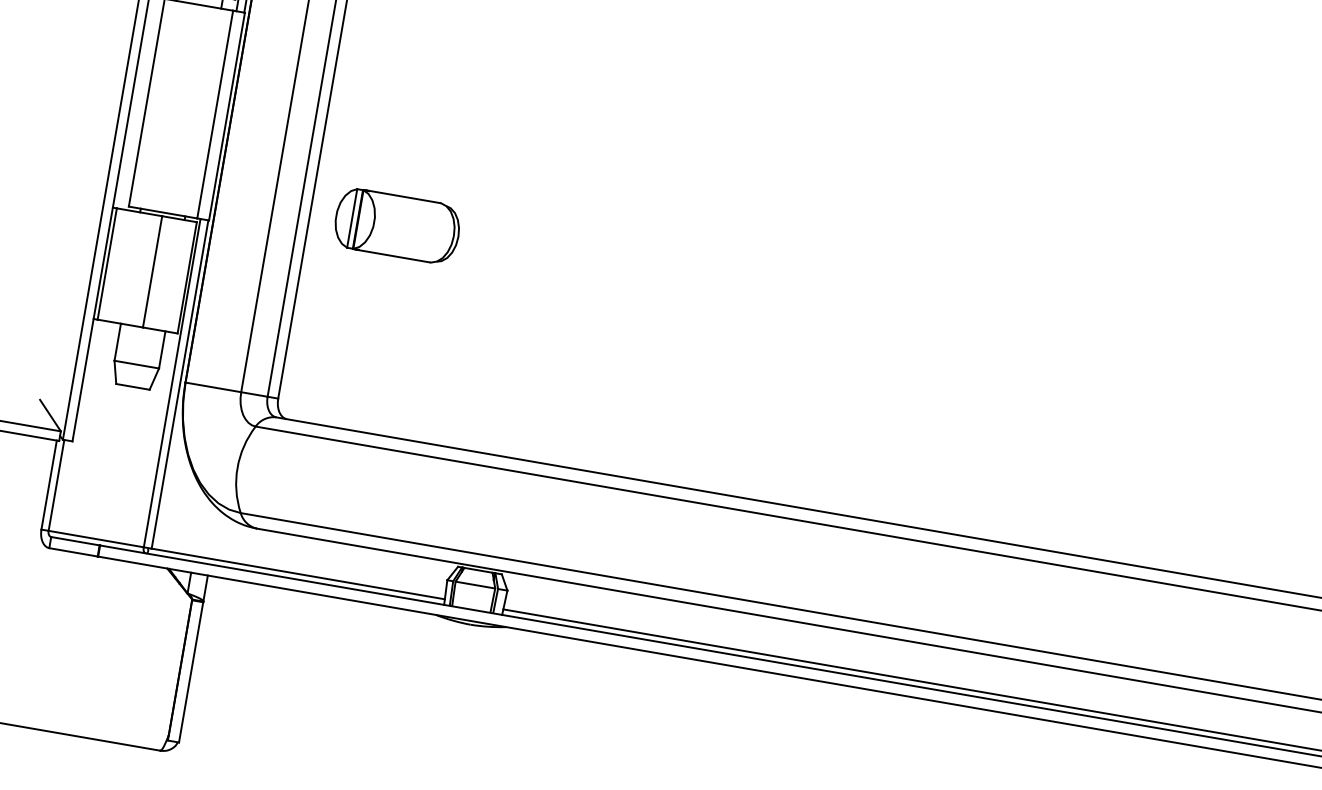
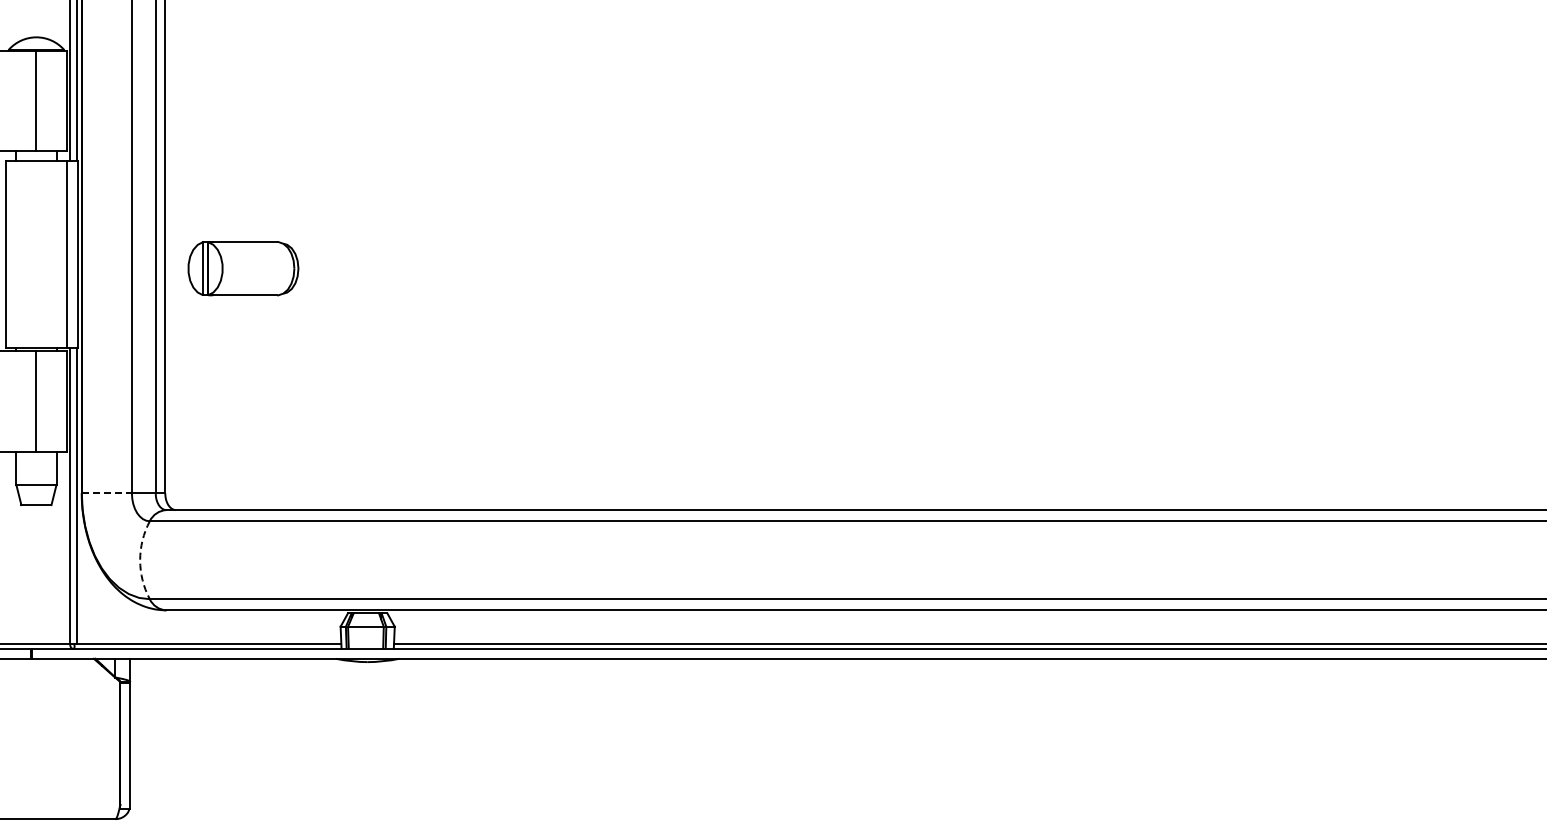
part: (397, 226) -> (243, 268), moved
line: (214, 387) -> (107, 493), solid -> dashed
arc: (237, 468) -> (140, 560), solid -> dashed

